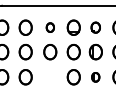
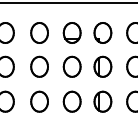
part: (50, 27) -> (39, 32), size x1.67
part: (95, 27) -> (102, 32), size x1.43
part: (50, 77) -> (39, 102), added
part: (95, 77) -> (102, 102), size x1.67

